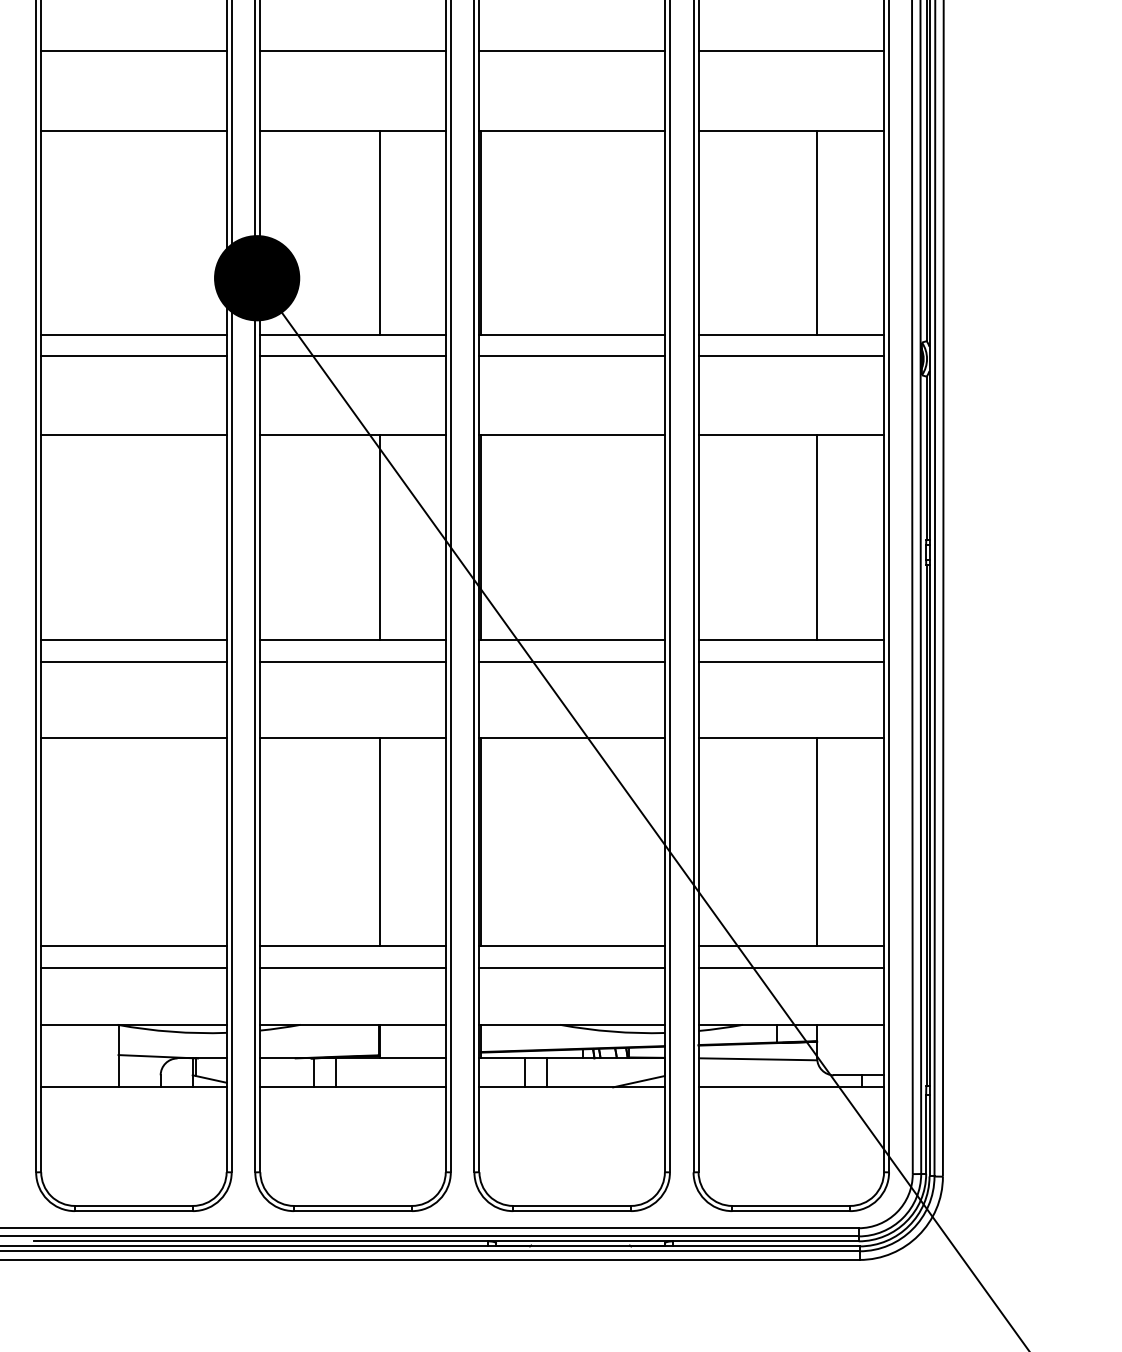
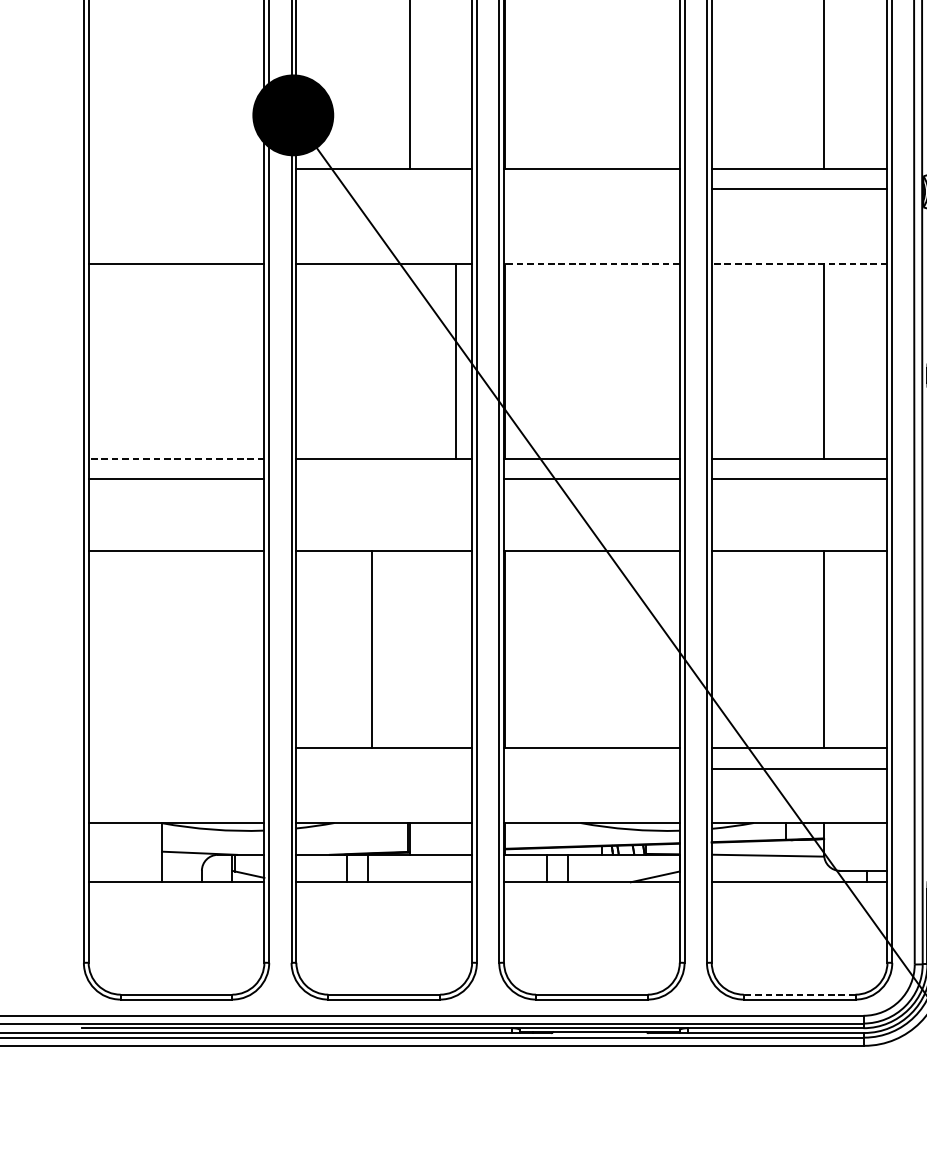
line: (133, 335) -> (176, 169), removed
line: (133, 355) -> (176, 188), removed
line: (352, 355) -> (383, 188), removed
line: (571, 355) -> (591, 188), removed
line: (572, 434) -> (592, 263), solid -> dashed
line: (791, 434) -> (799, 263), solid -> dashed
line: (379, 537) -> (455, 361), moved
line: (133, 640) -> (176, 458), solid -> dashed
line: (352, 661) -> (383, 478), removed
line: (379, 842) -> (371, 650), moved
line: (133, 946) -> (176, 748), removed
line: (133, 968) -> (176, 769), removed
line: (352, 968) -> (383, 769), removed
line: (571, 968) -> (591, 769), removed
line: (791, 1205) -> (799, 994), solid -> dashed

